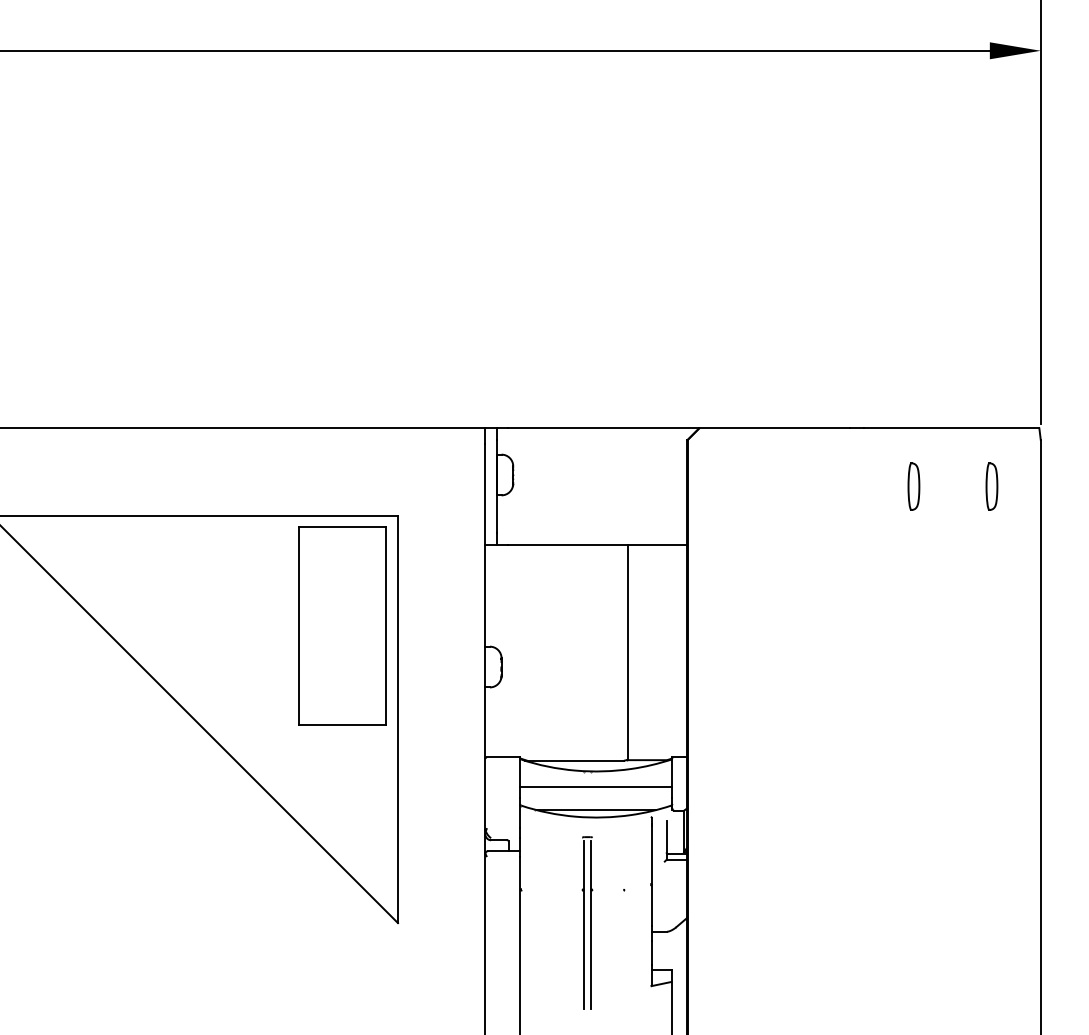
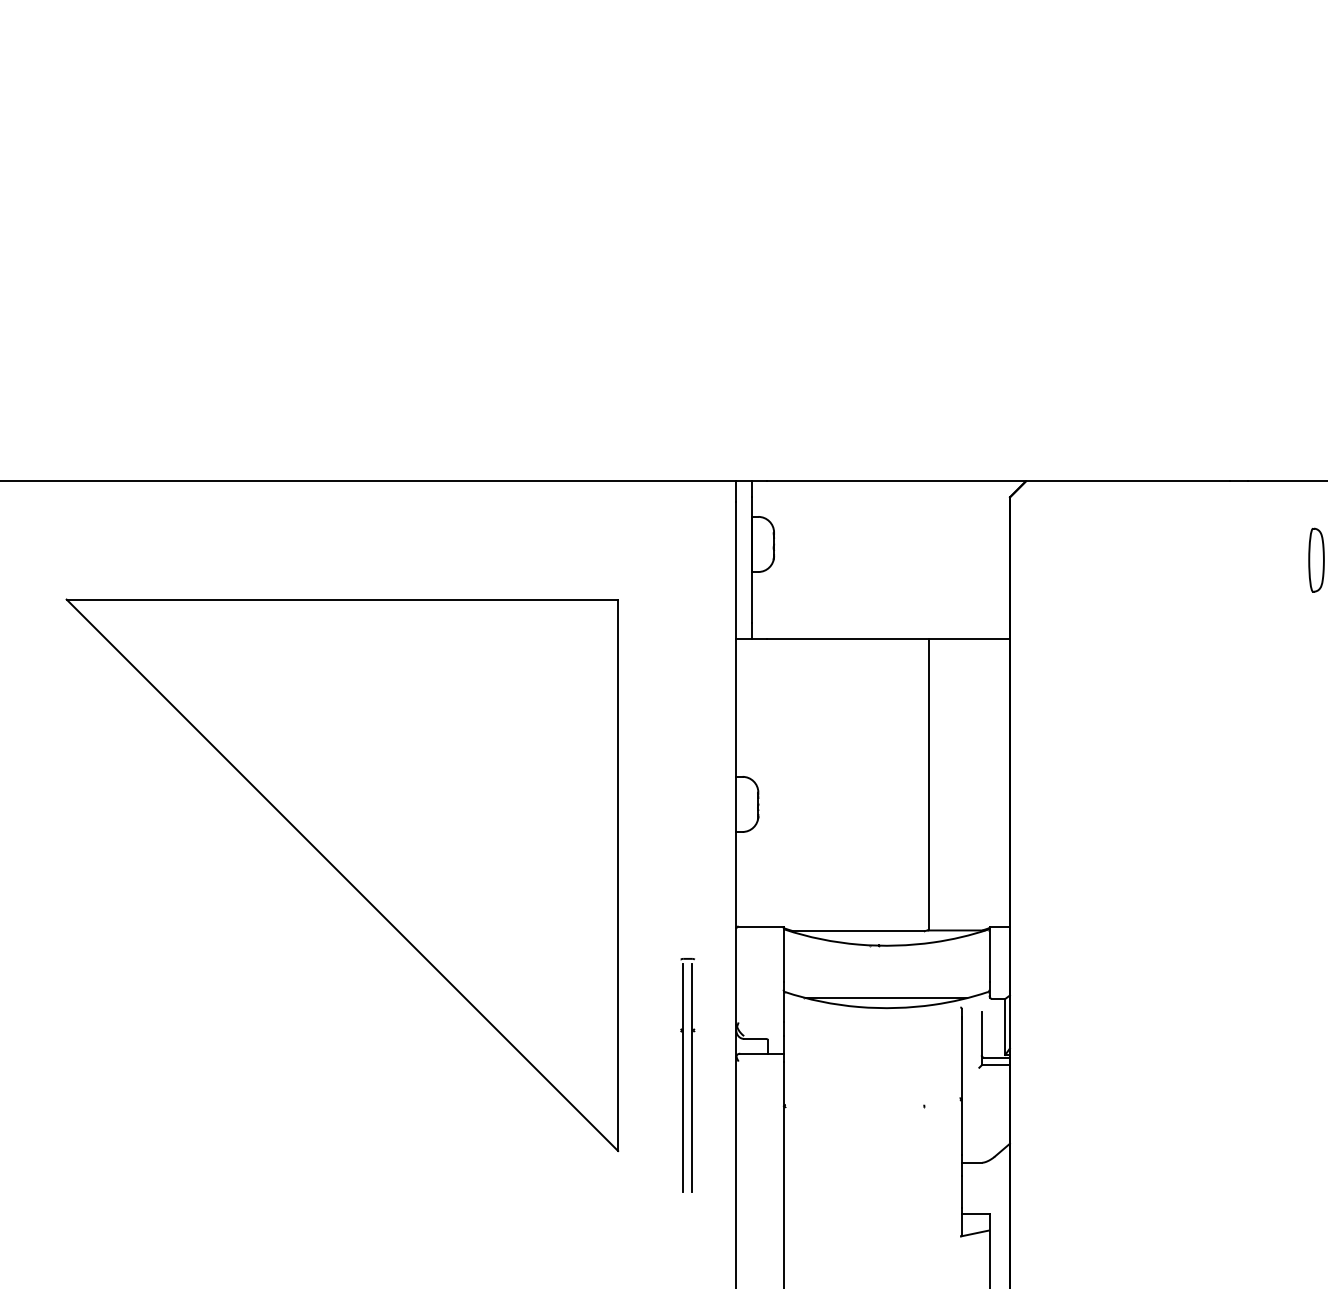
part: (342, 625) -> (542, 748), removed
line: (596, 786) -> (886, 966), removed
part: (587, 922) -> (687, 1074), moved

